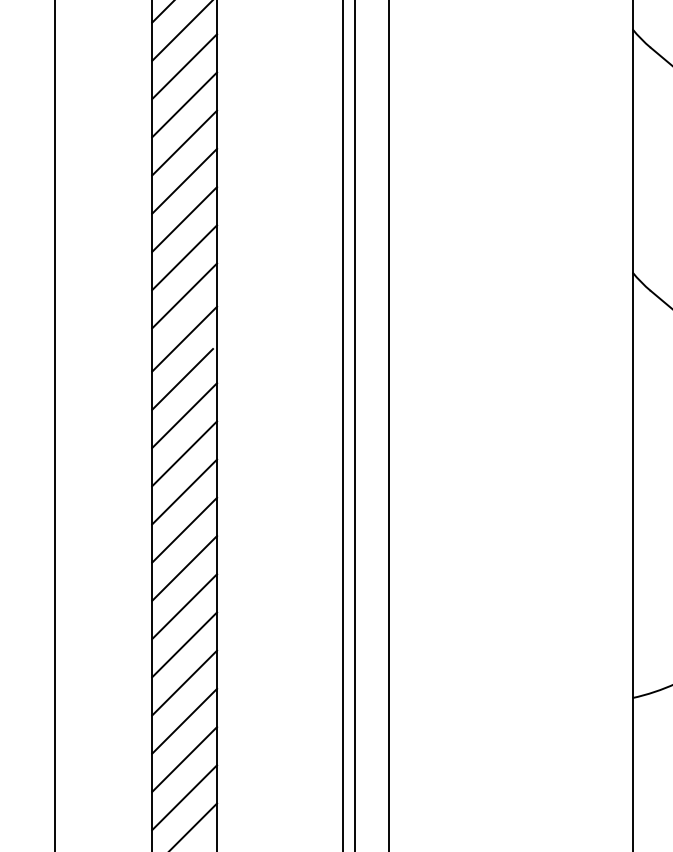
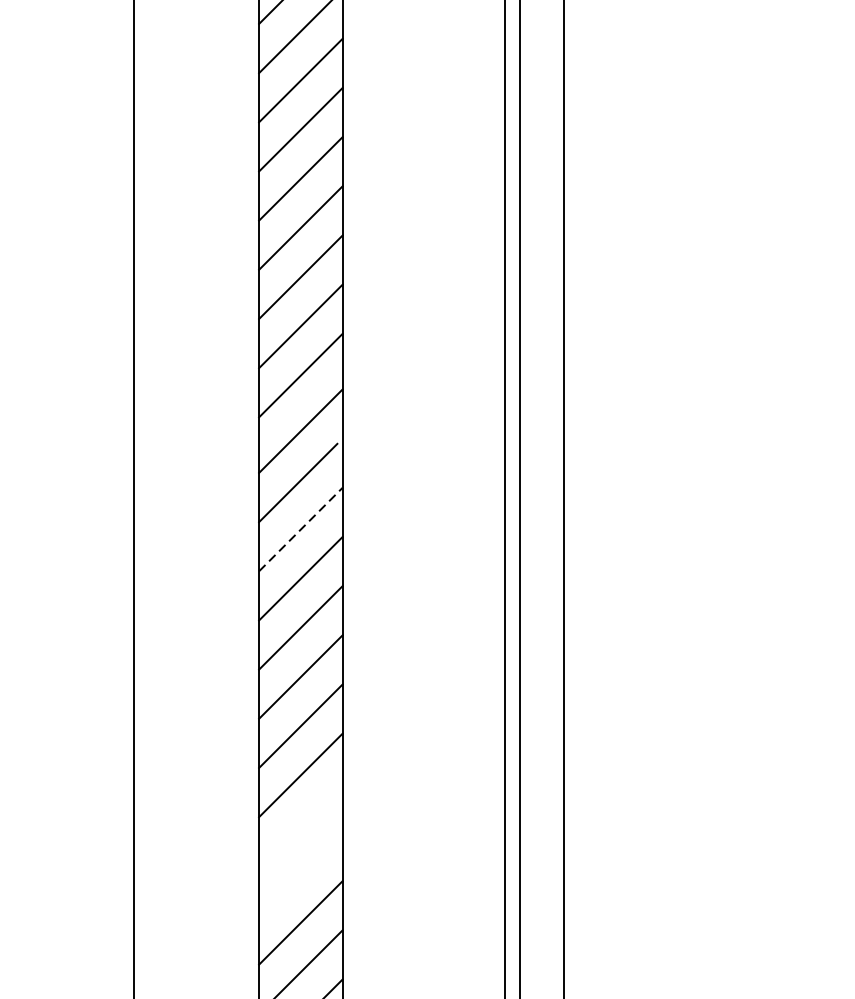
line: (184, 415) -> (300, 529), solid -> dashed
line: (184, 644) -> (300, 824), removed
line: (184, 682) -> (300, 873), removed

